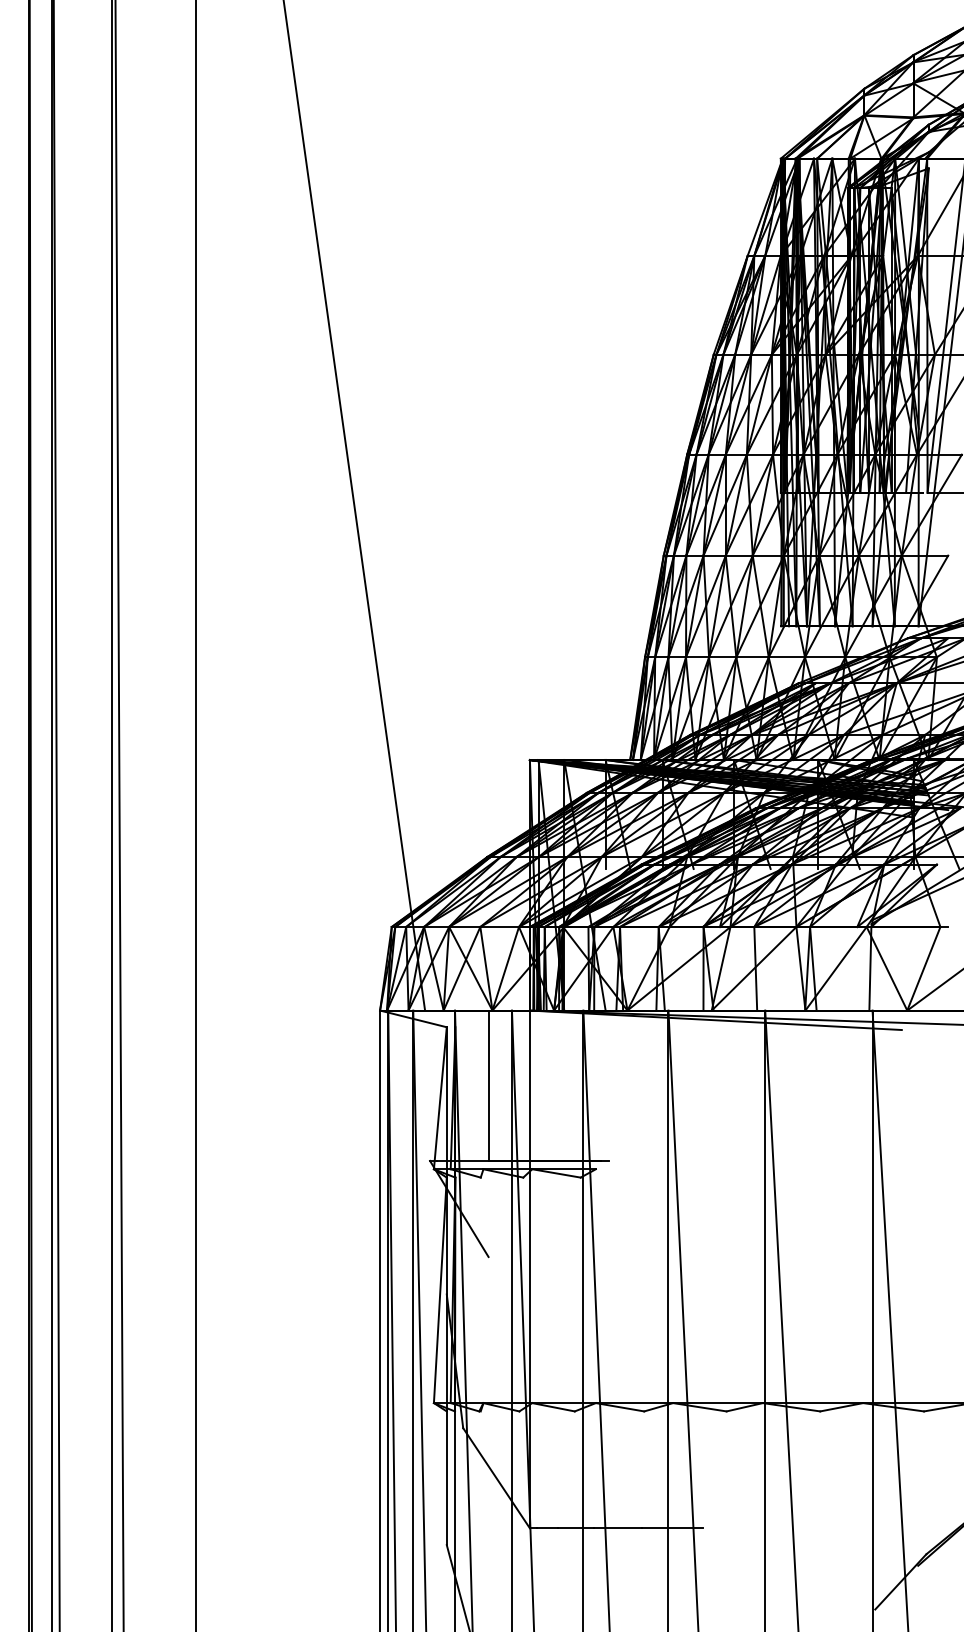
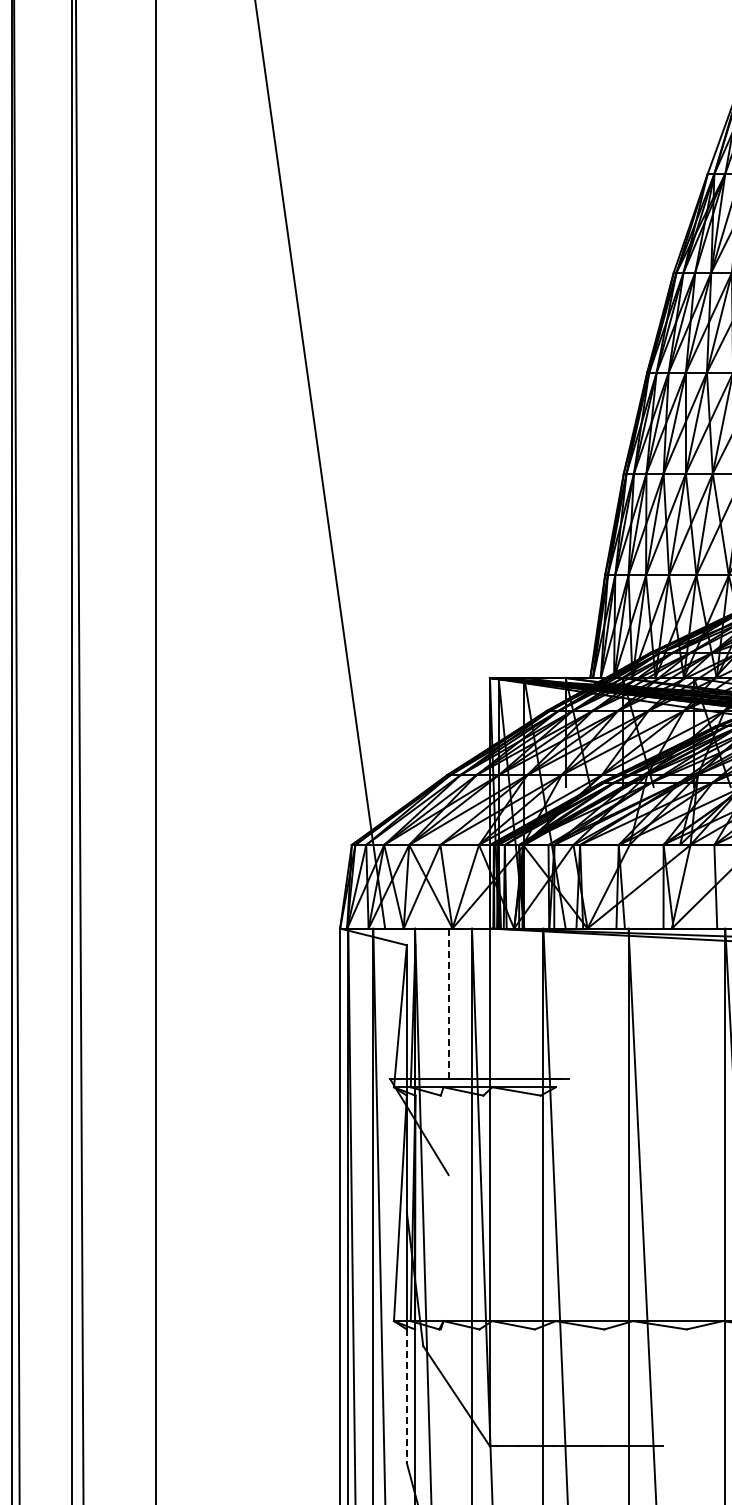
line: (488, 1085) -> (448, 1003), solid -> dashed
line: (446, 1478) -> (406, 1396), solid -> dashed

